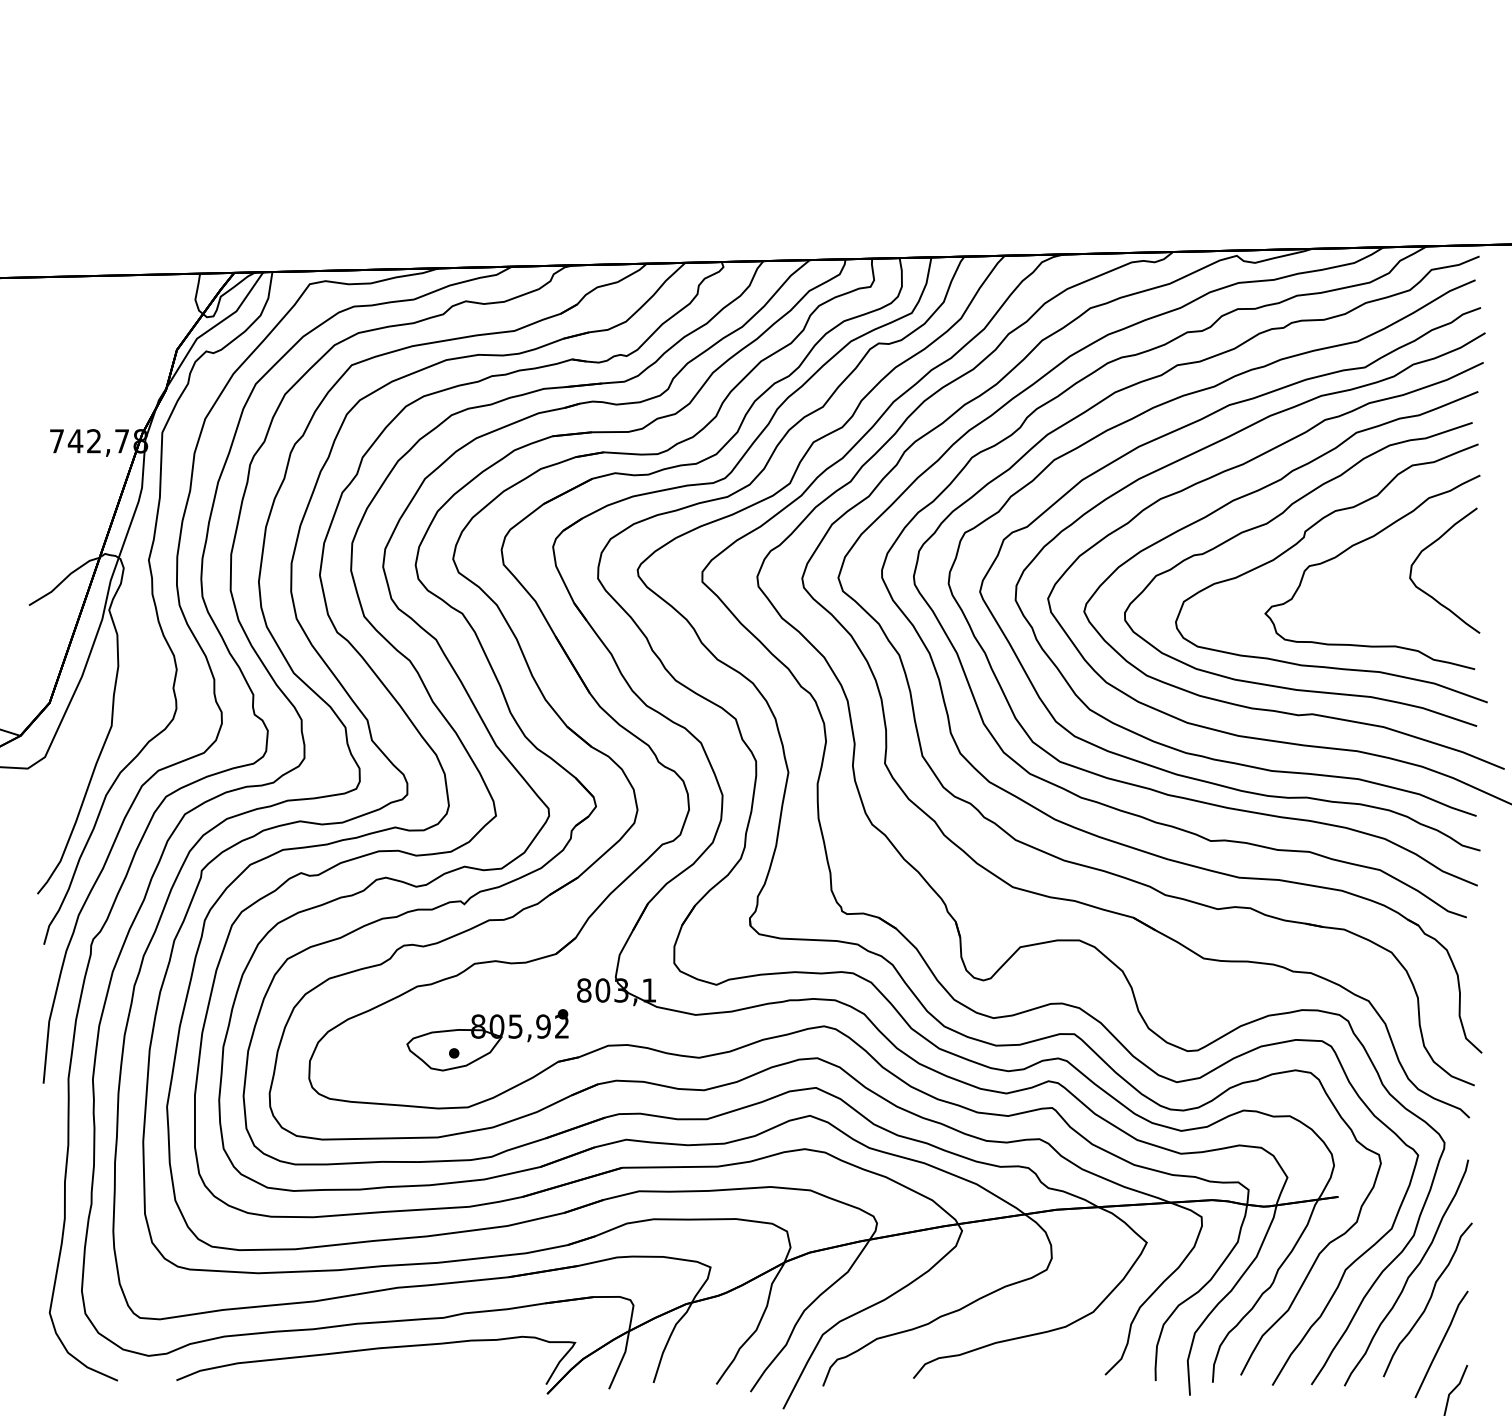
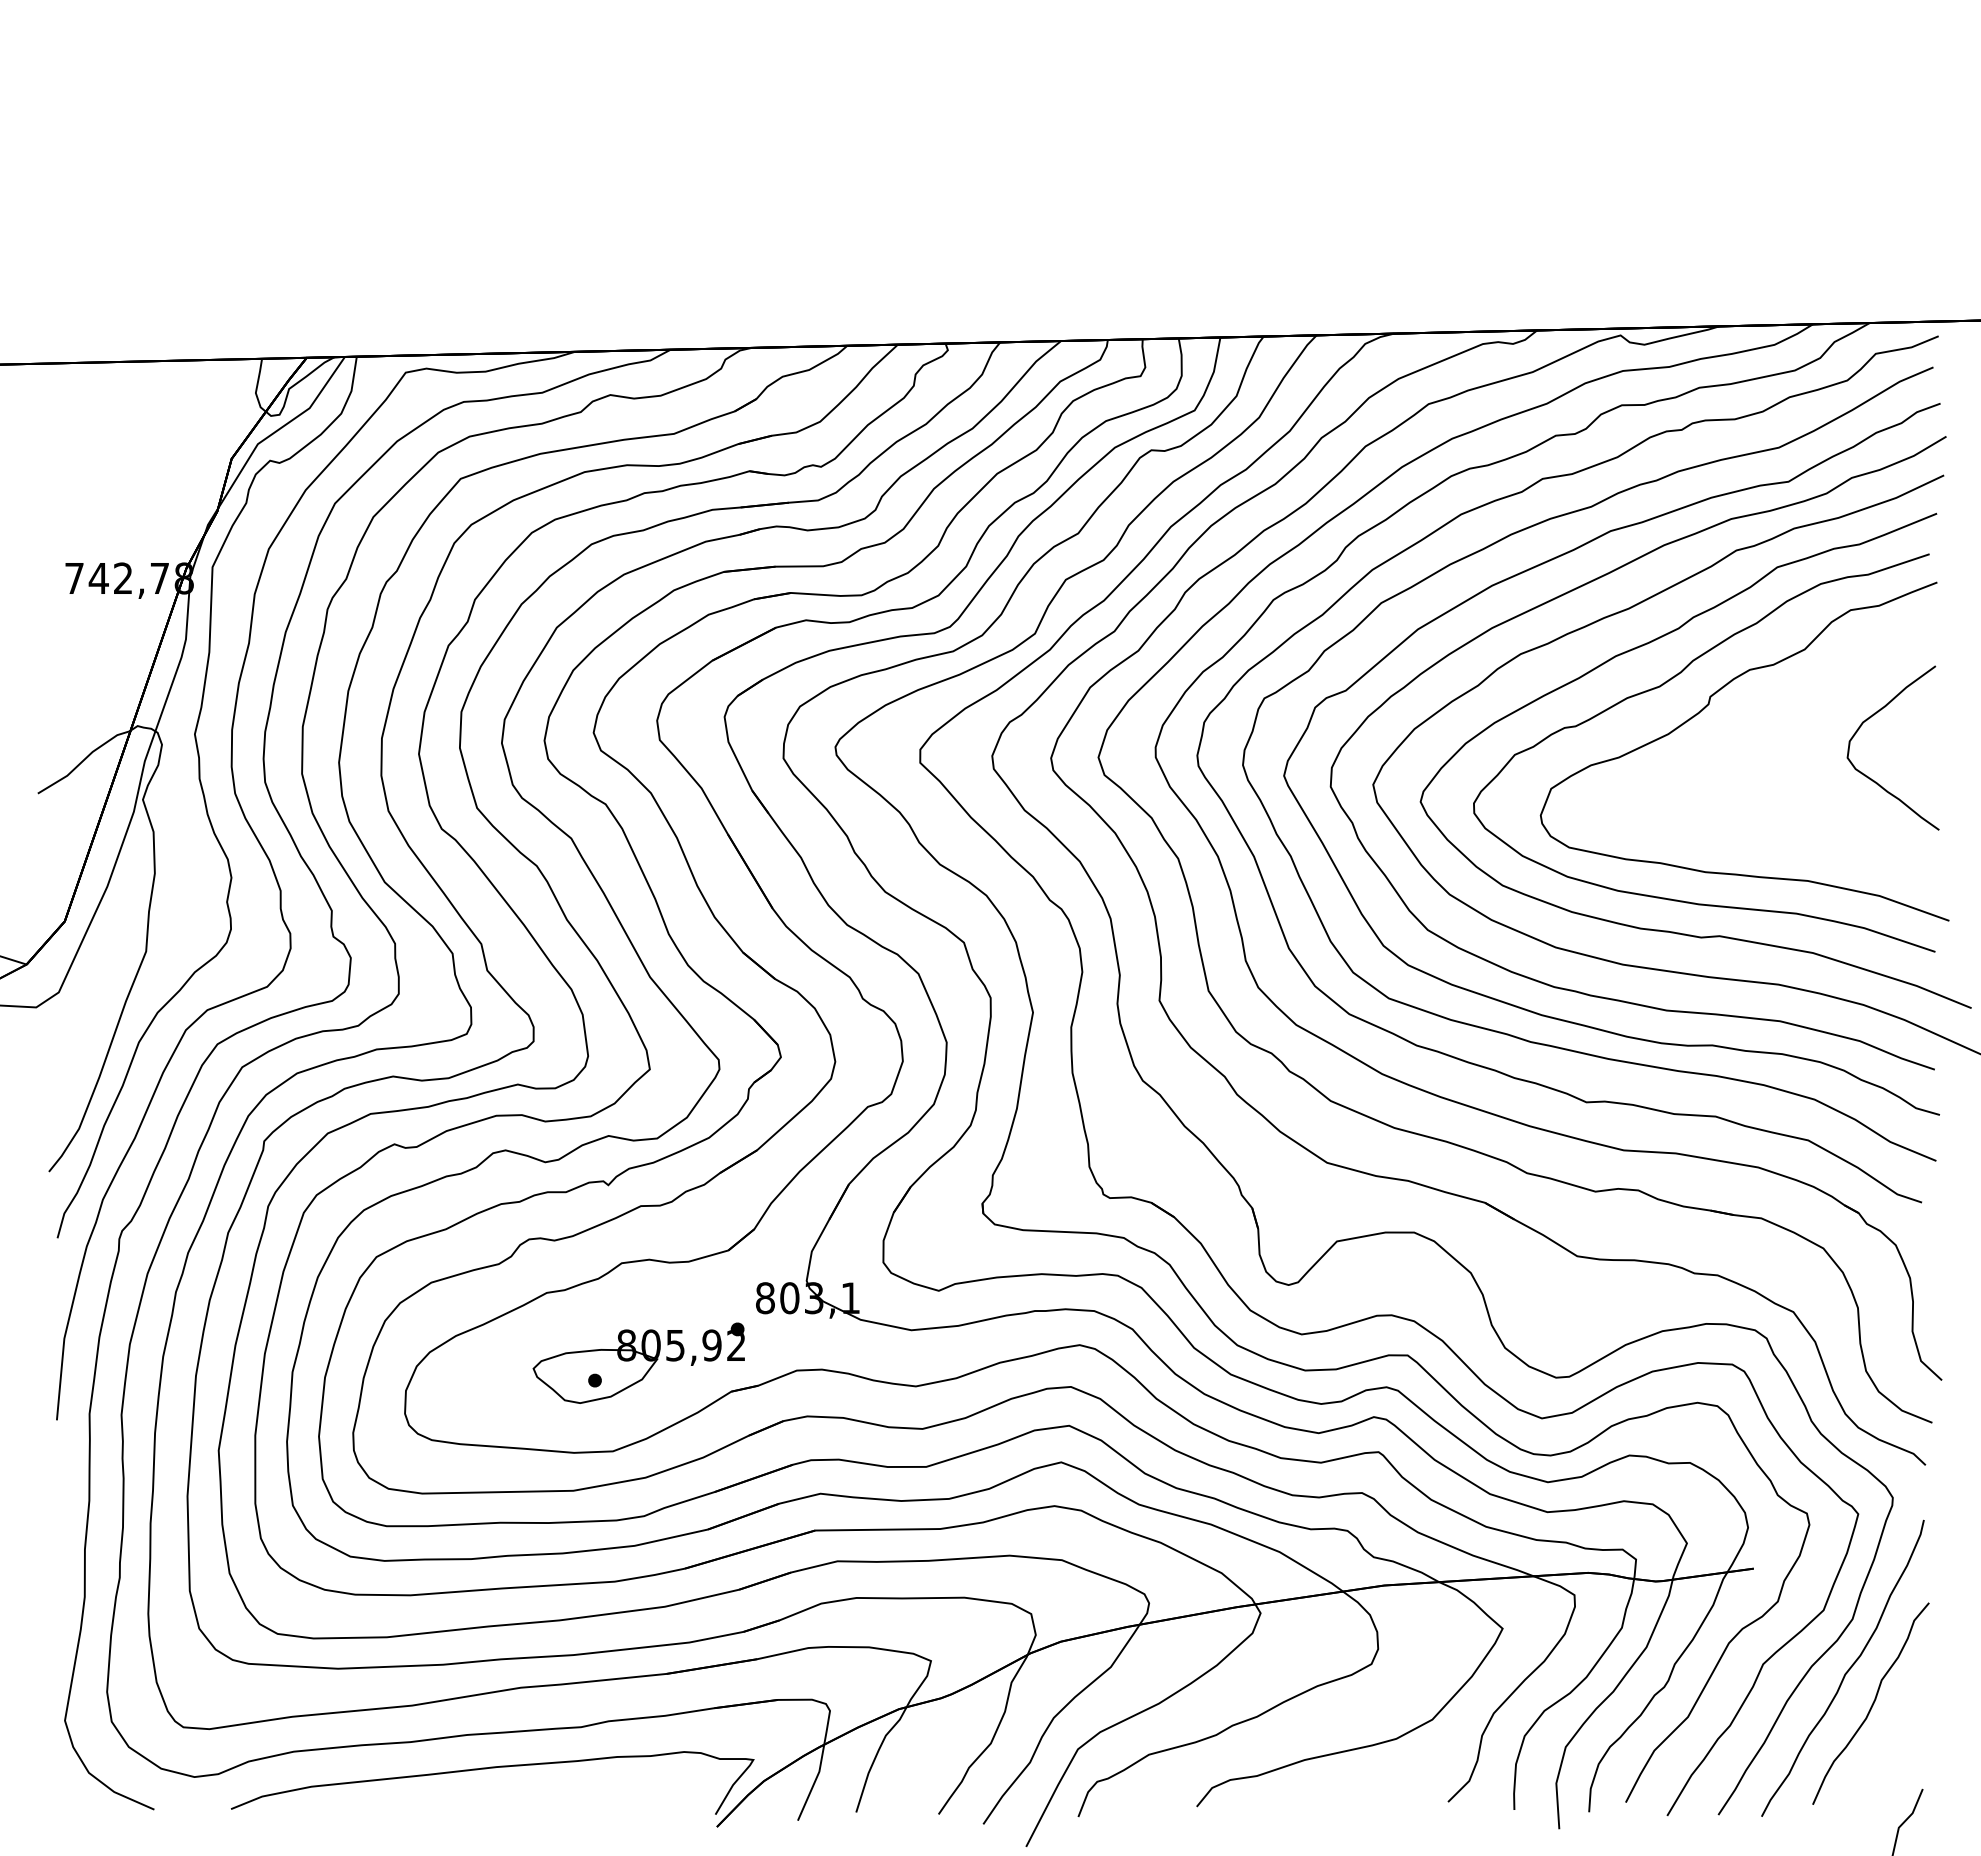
curve: (1358, 544) -> (1779, 713), removed
line: (1441, 1344) -> (1888, 1761), removed

